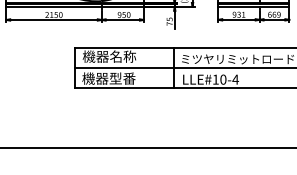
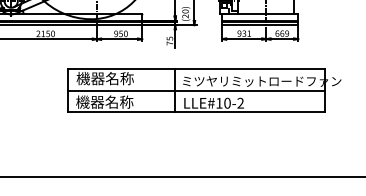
text: (122, 78) -> (119, 101), 機器型番 -> 機器名称
text: (235, 78) -> (240, 102), LLE#10-4 -> LLE#10-2

